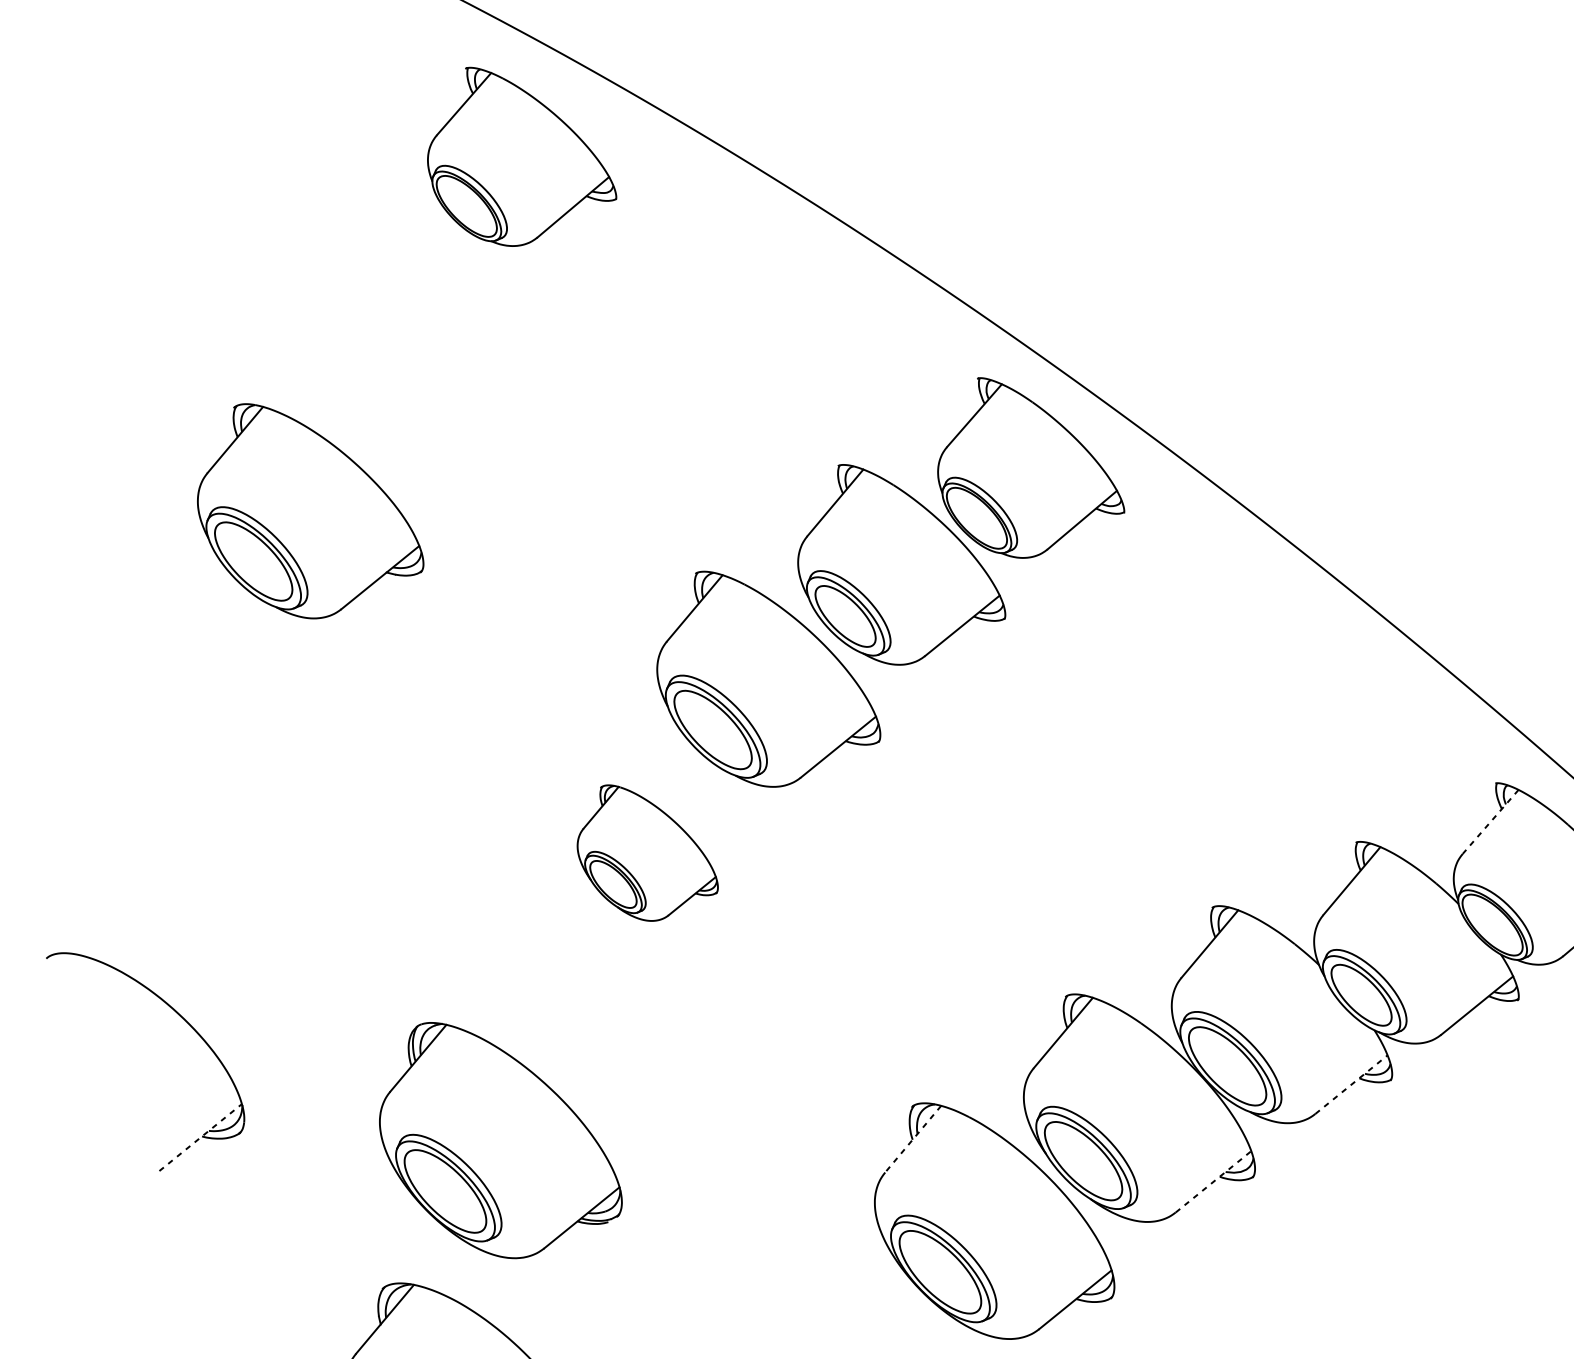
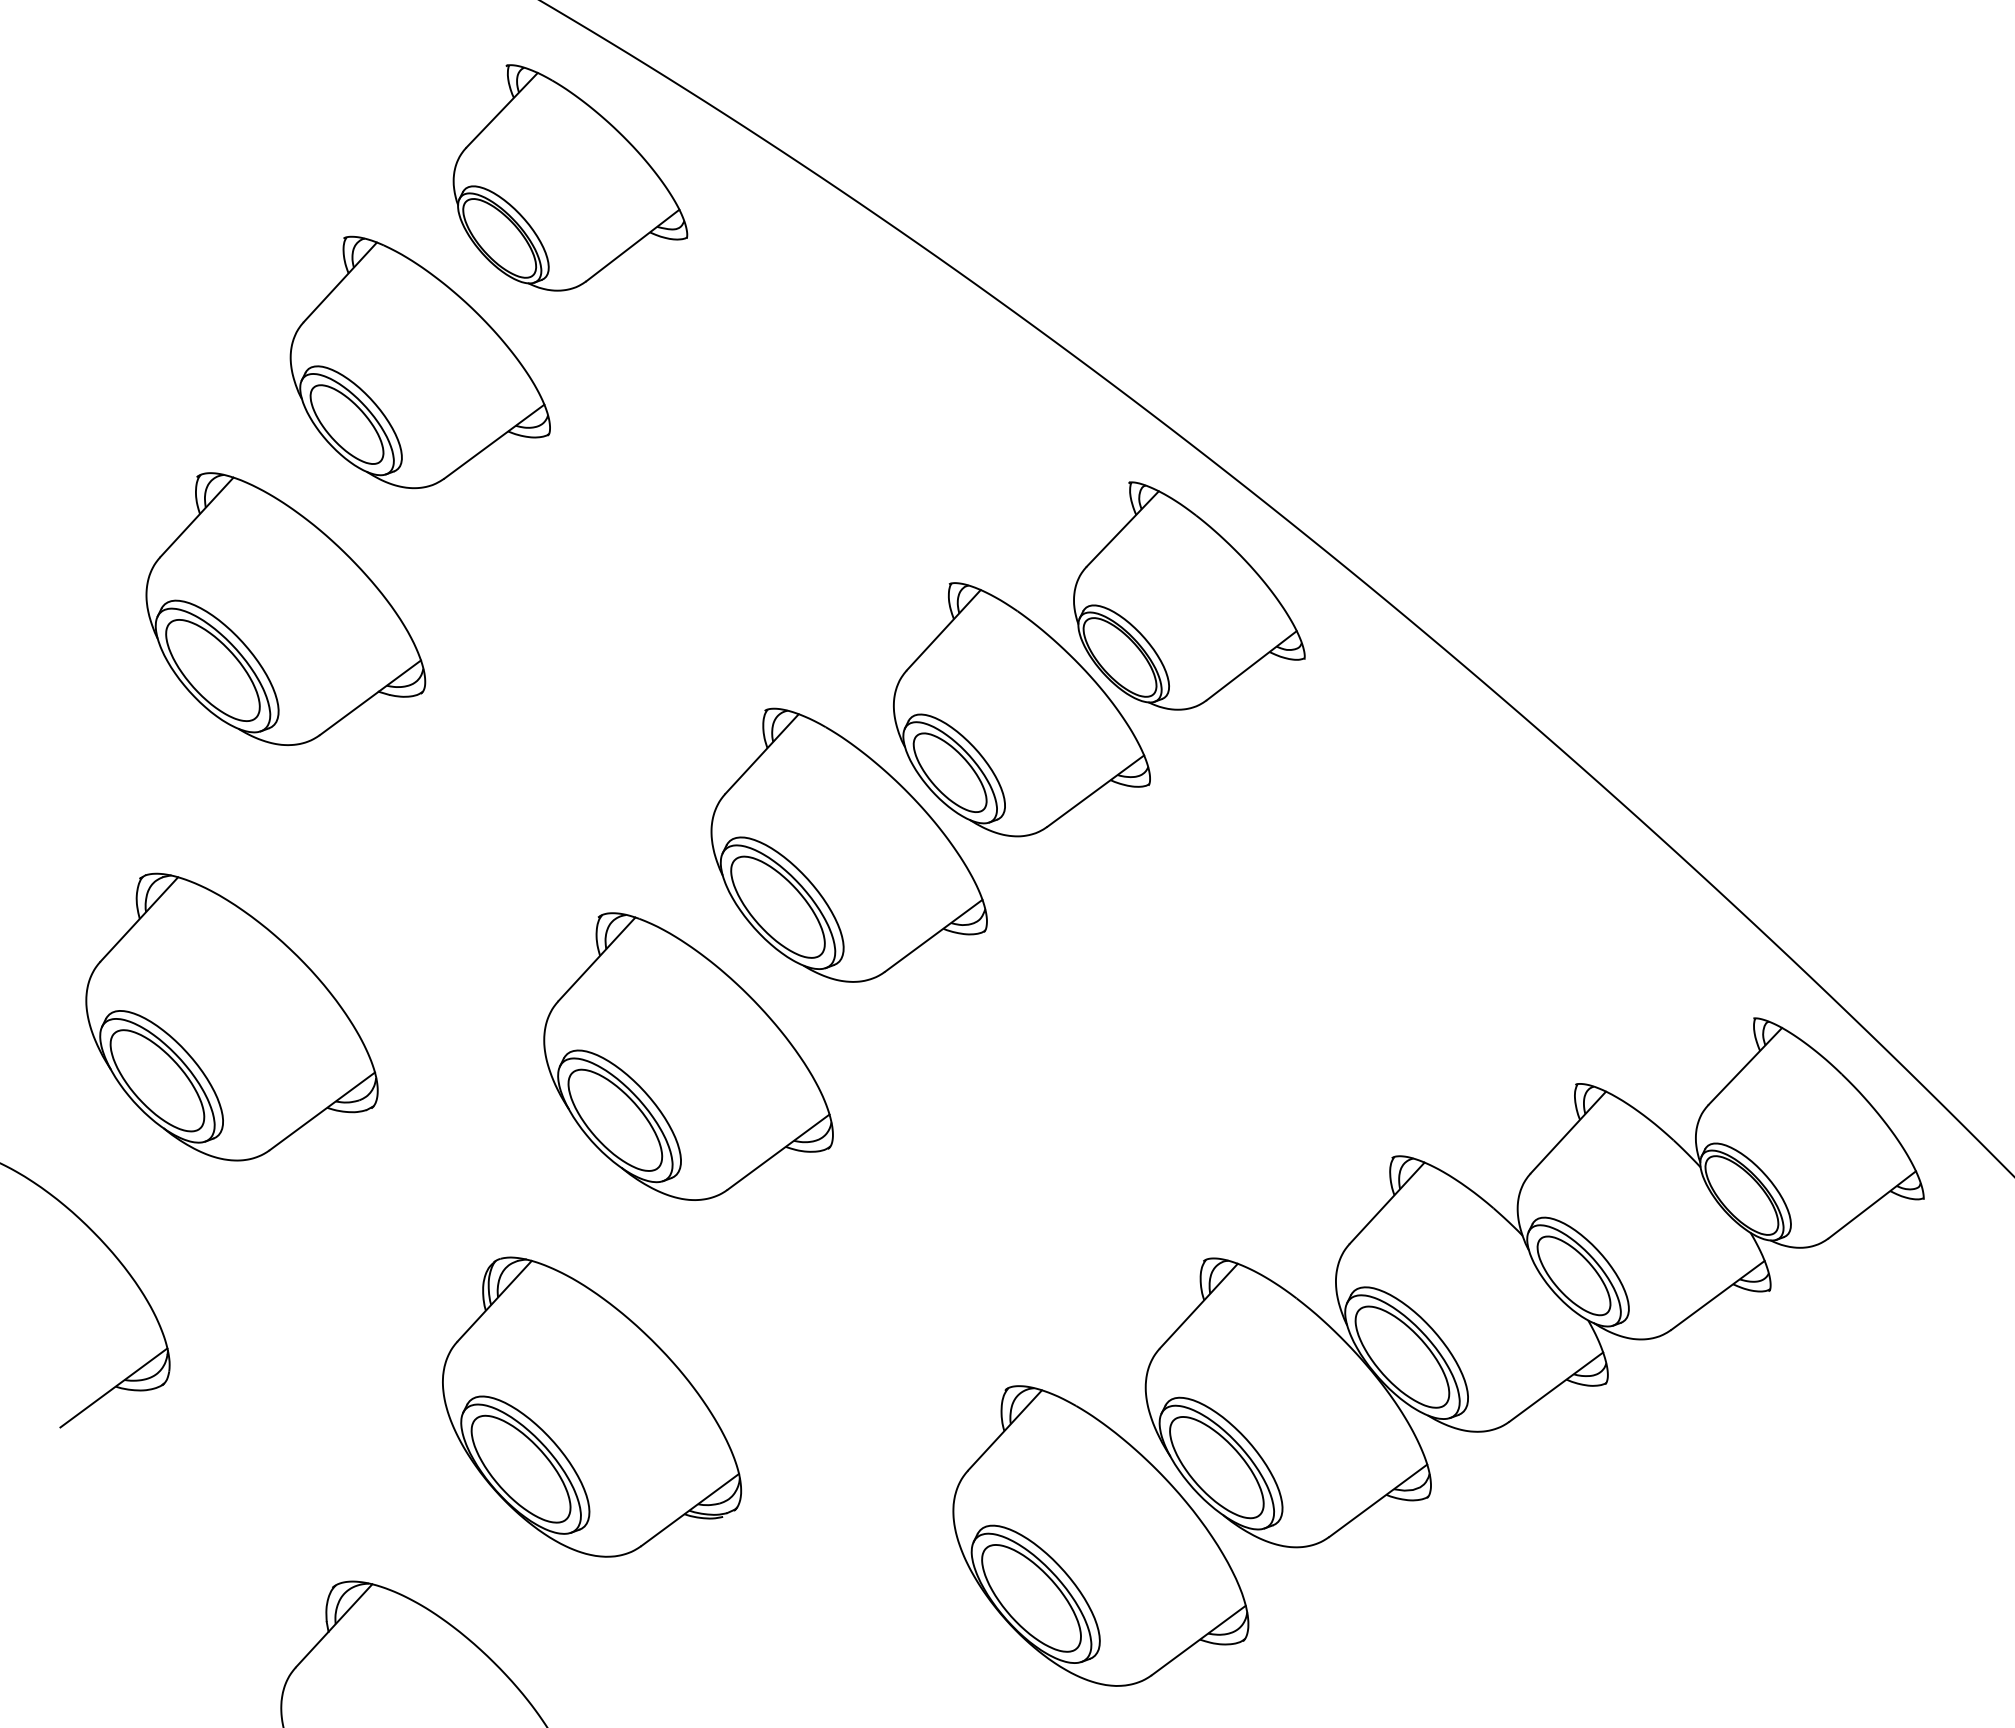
part: (407, 308) -> (419, 362), added
line: (1490, 821) -> (1745, 1066), dashed -> solid
part: (281, 836) -> (231, 1016), added
part: (647, 852) -> (688, 1056), size x1.67
line: (1351, 1084) -> (1556, 1386), dashed -> solid
line: (201, 1137) -> (114, 1387), dashed -> solid
part: (500, 1138) -> (592, 1406), moved
line: (912, 1139) -> (1004, 1430), dashed -> solid
line: (1213, 1181) -> (1378, 1500), dashed -> solid

